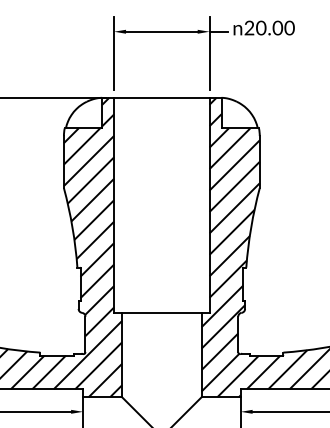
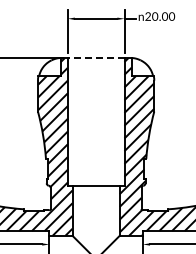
line: (160, 98) -> (95, 58), solid -> dashed

